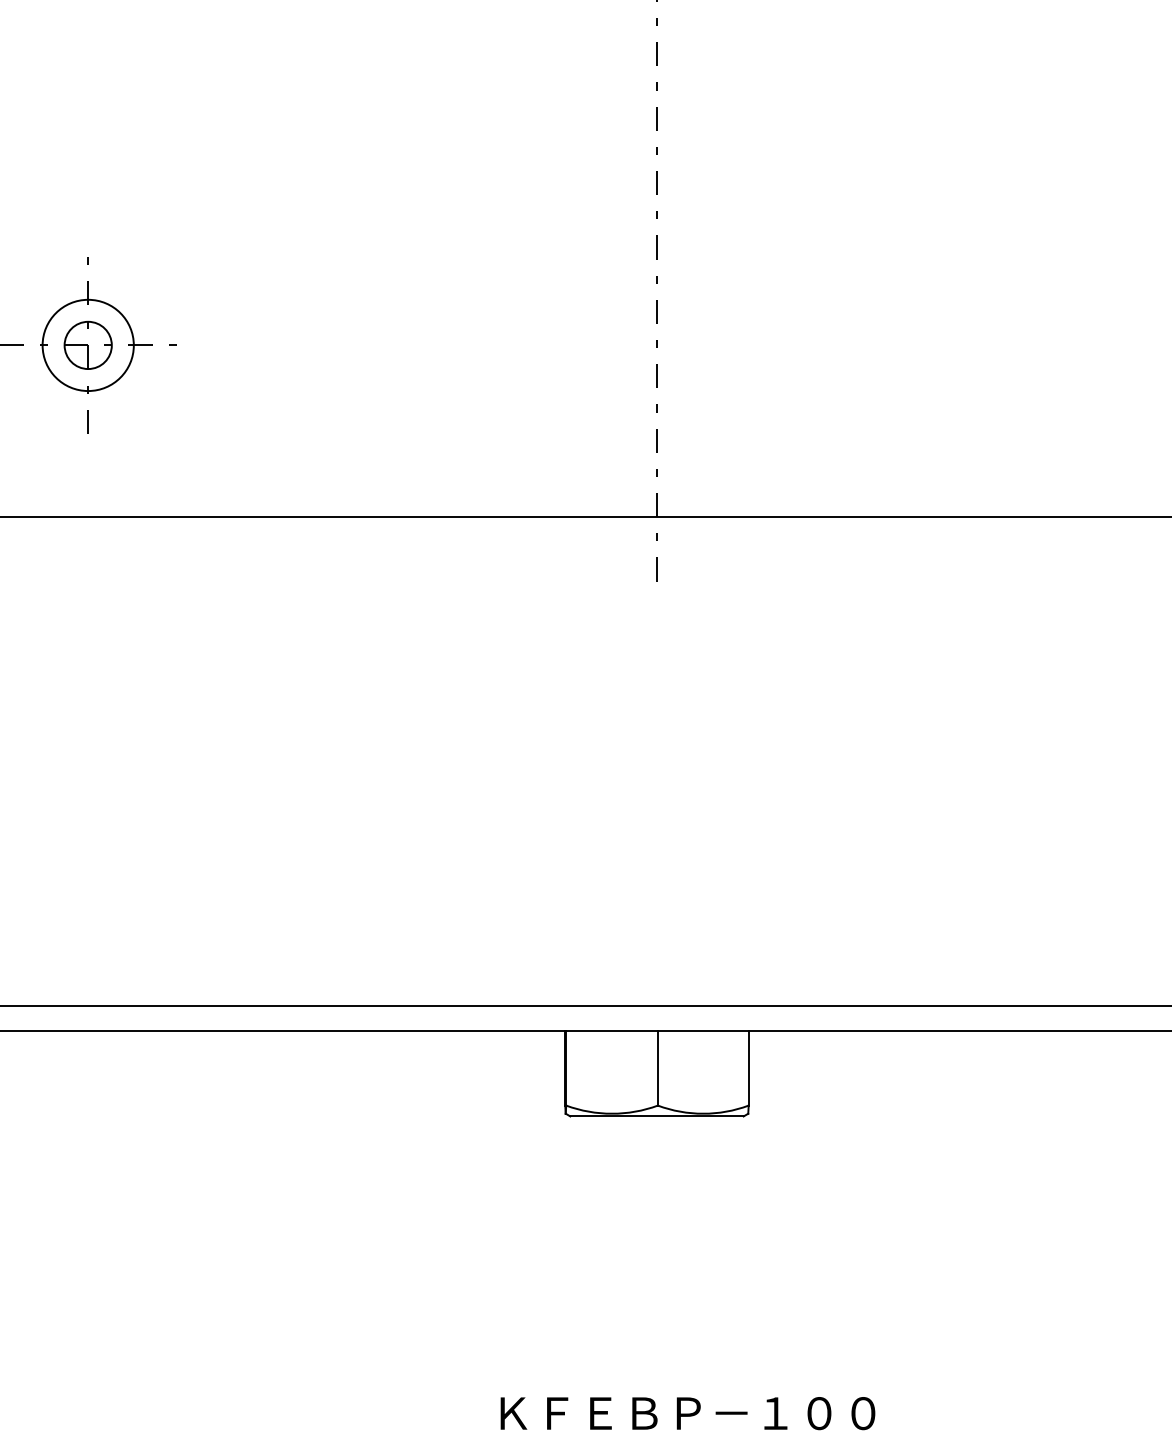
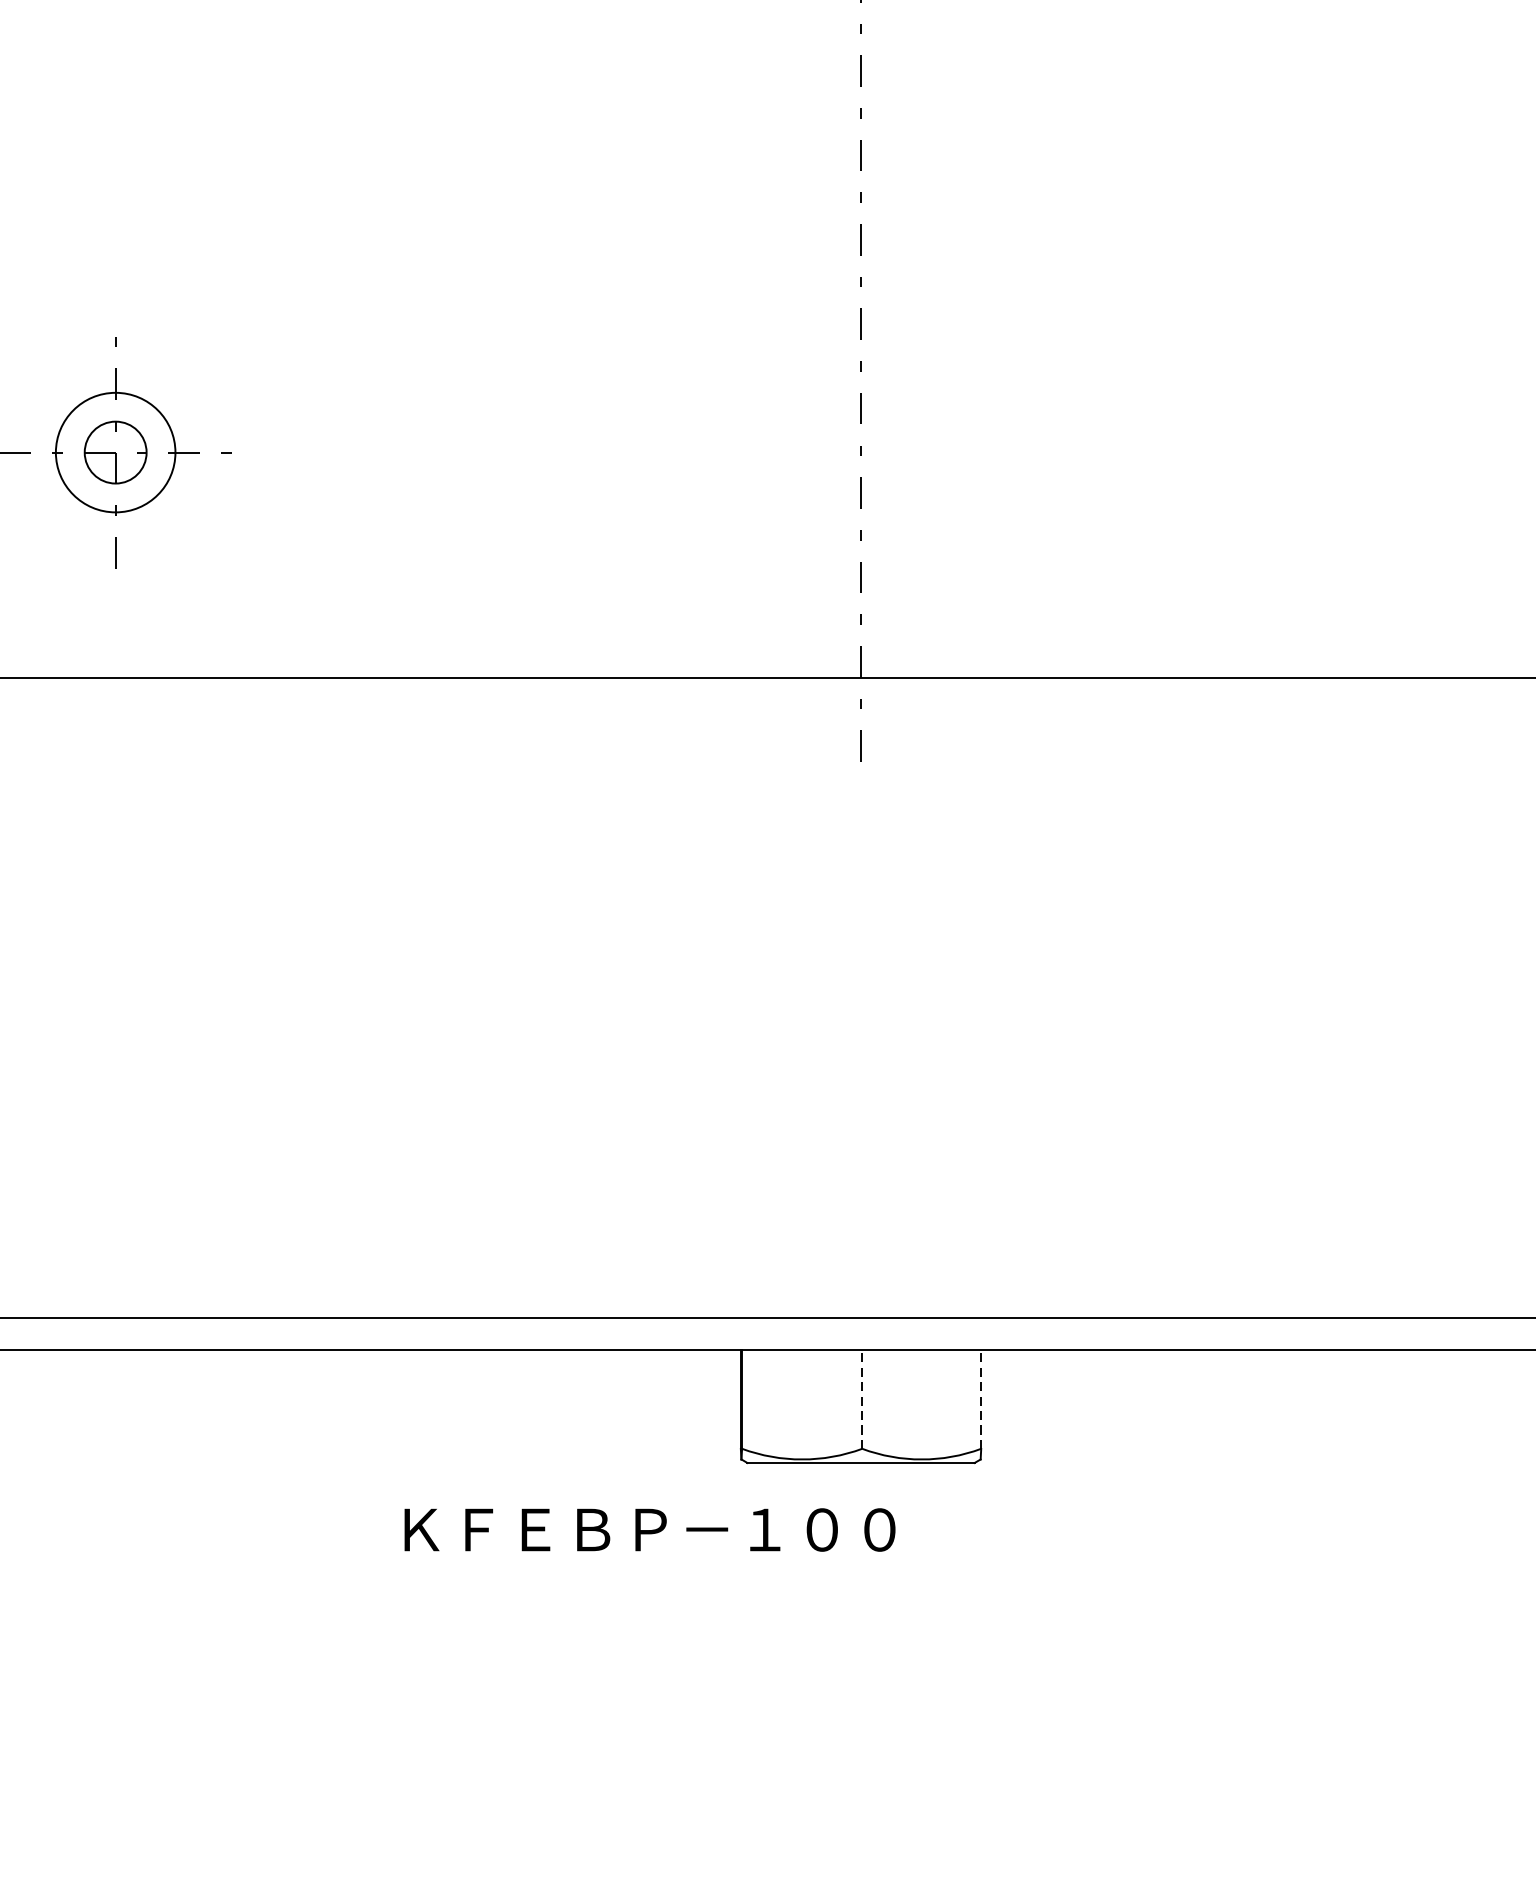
line: (657, 1068) -> (861, 1400), solid -> dashed
line: (748, 1068) -> (980, 1400), solid -> dashed
text: (687, 1413) -> (649, 1529), moved

